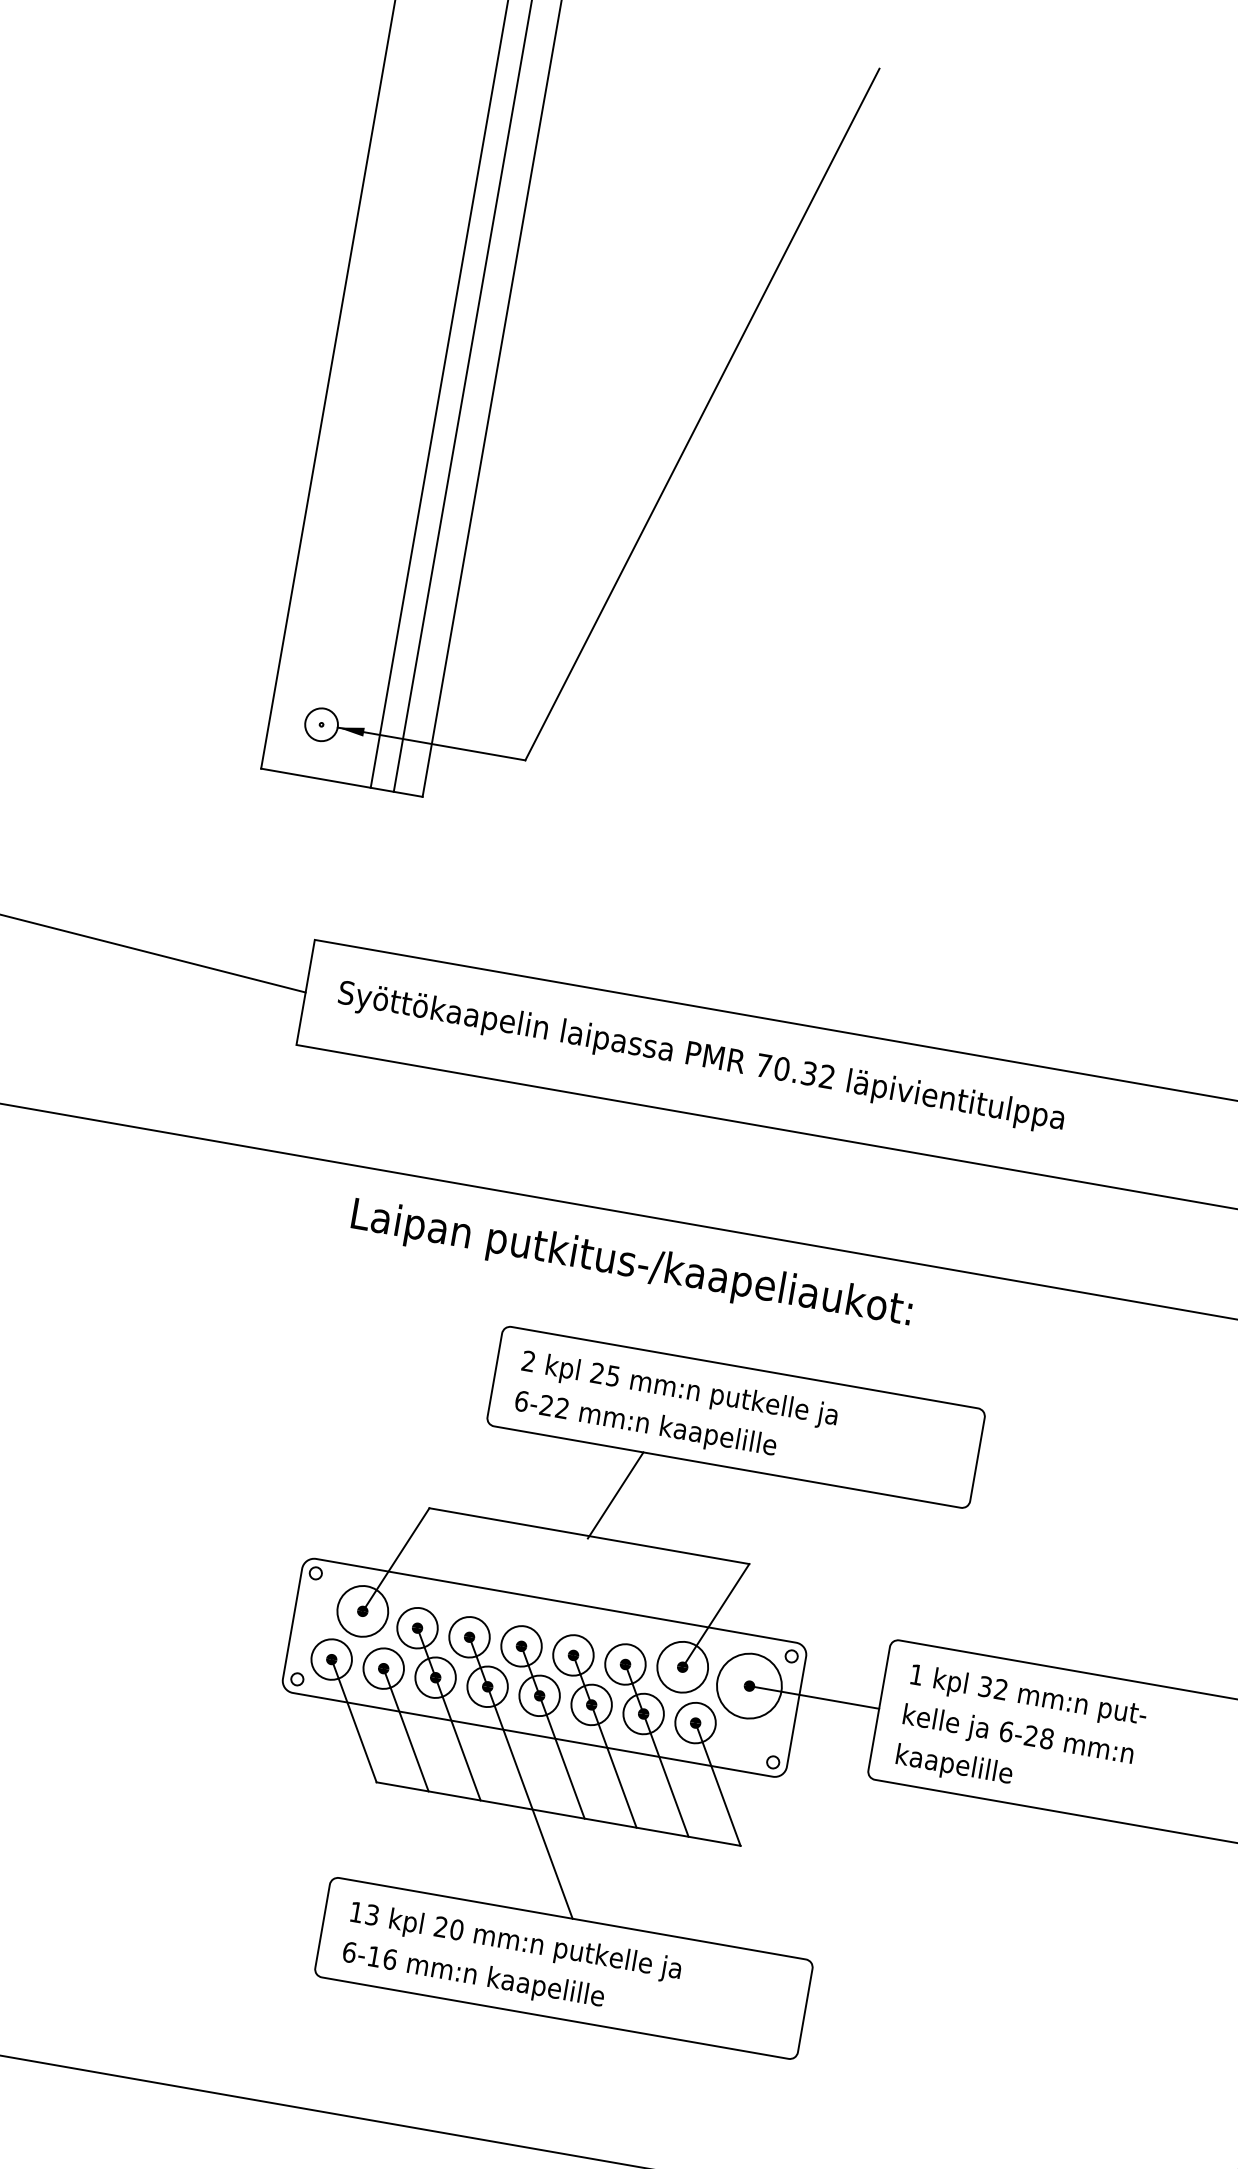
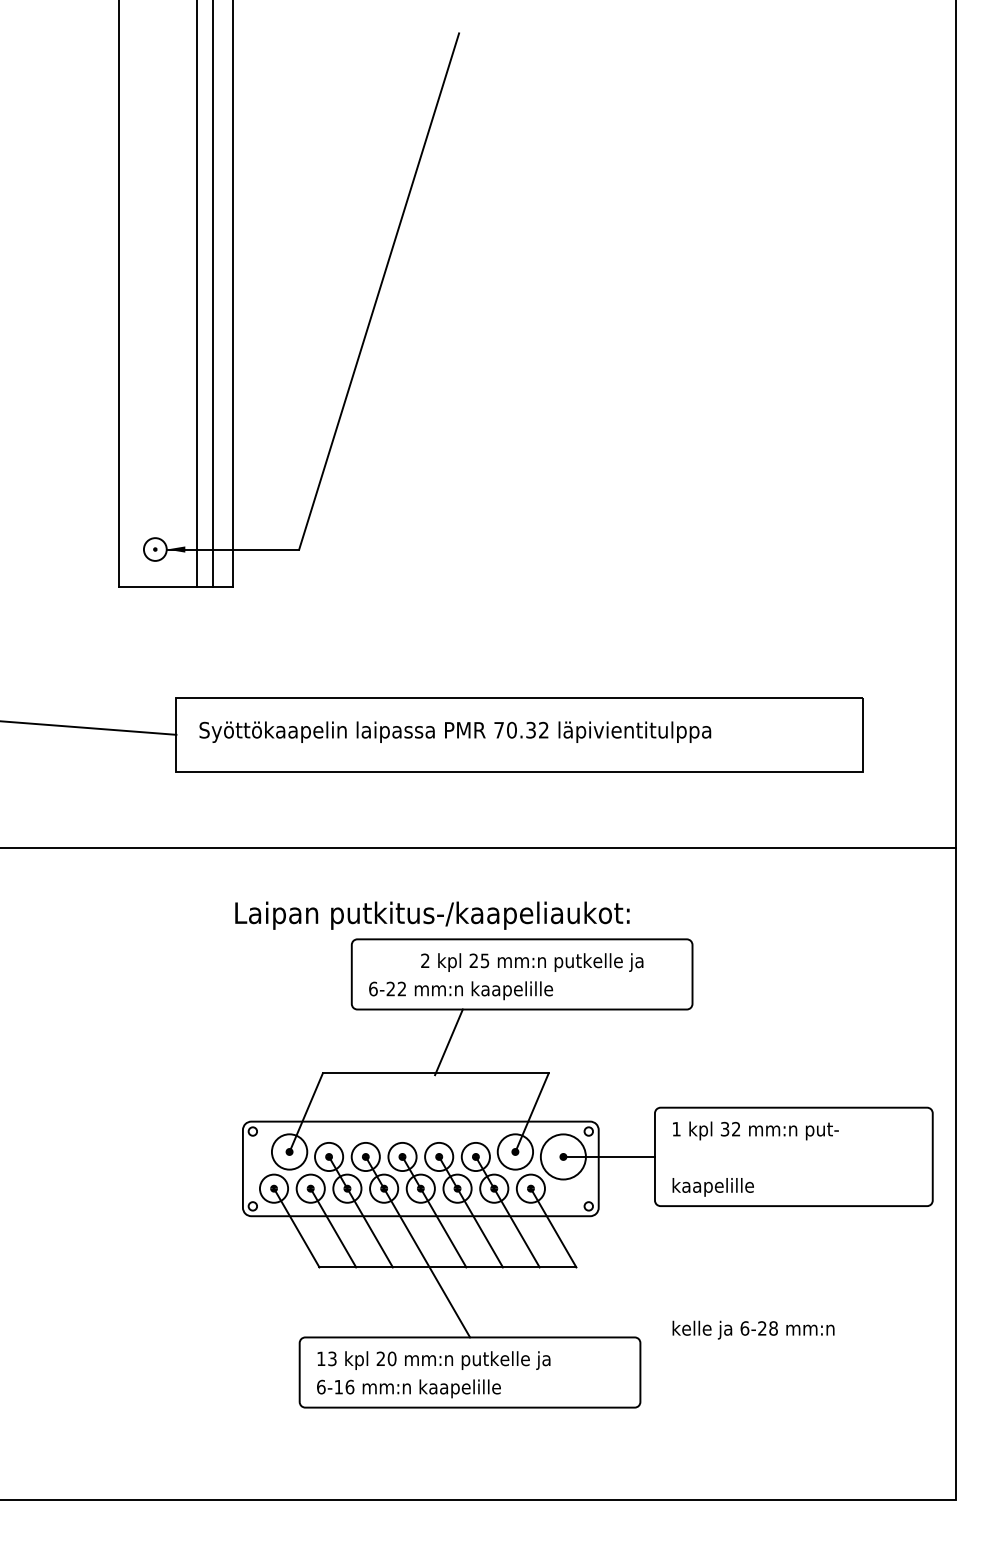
text: (631, 1264) -> (432, 915), moved
text: (680, 1390) -> (532, 962), moved
text: (1018, 1735) -> (753, 1329), moved

